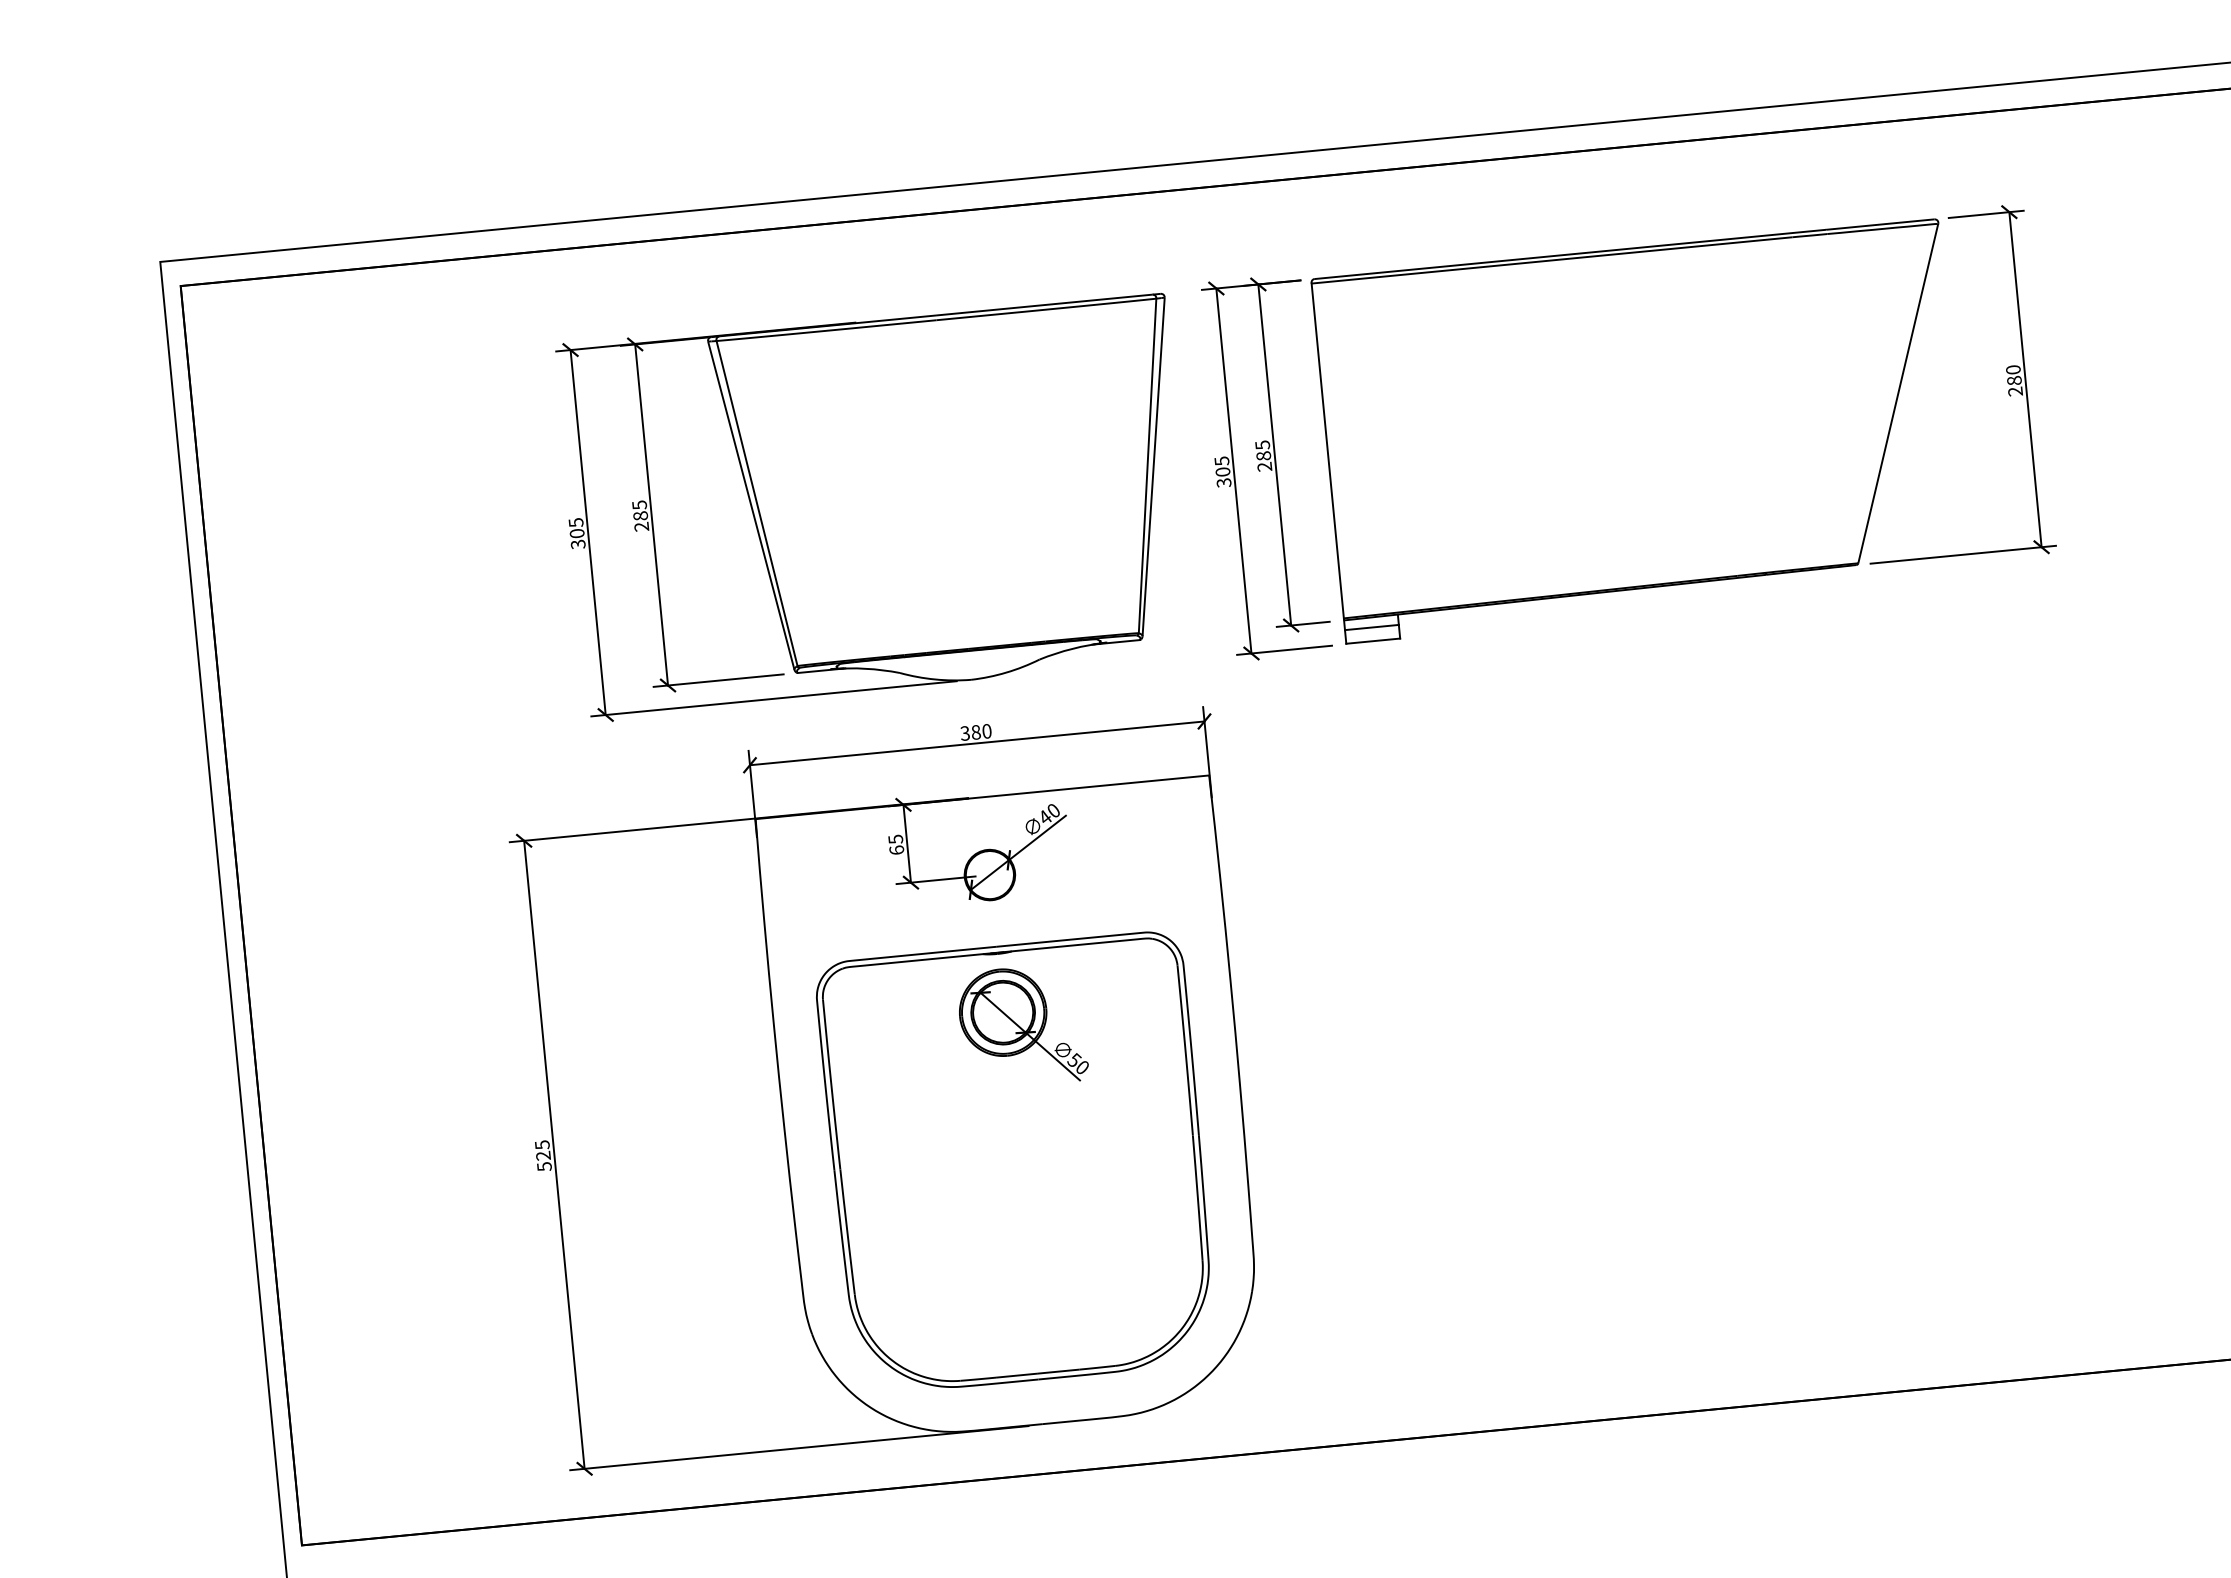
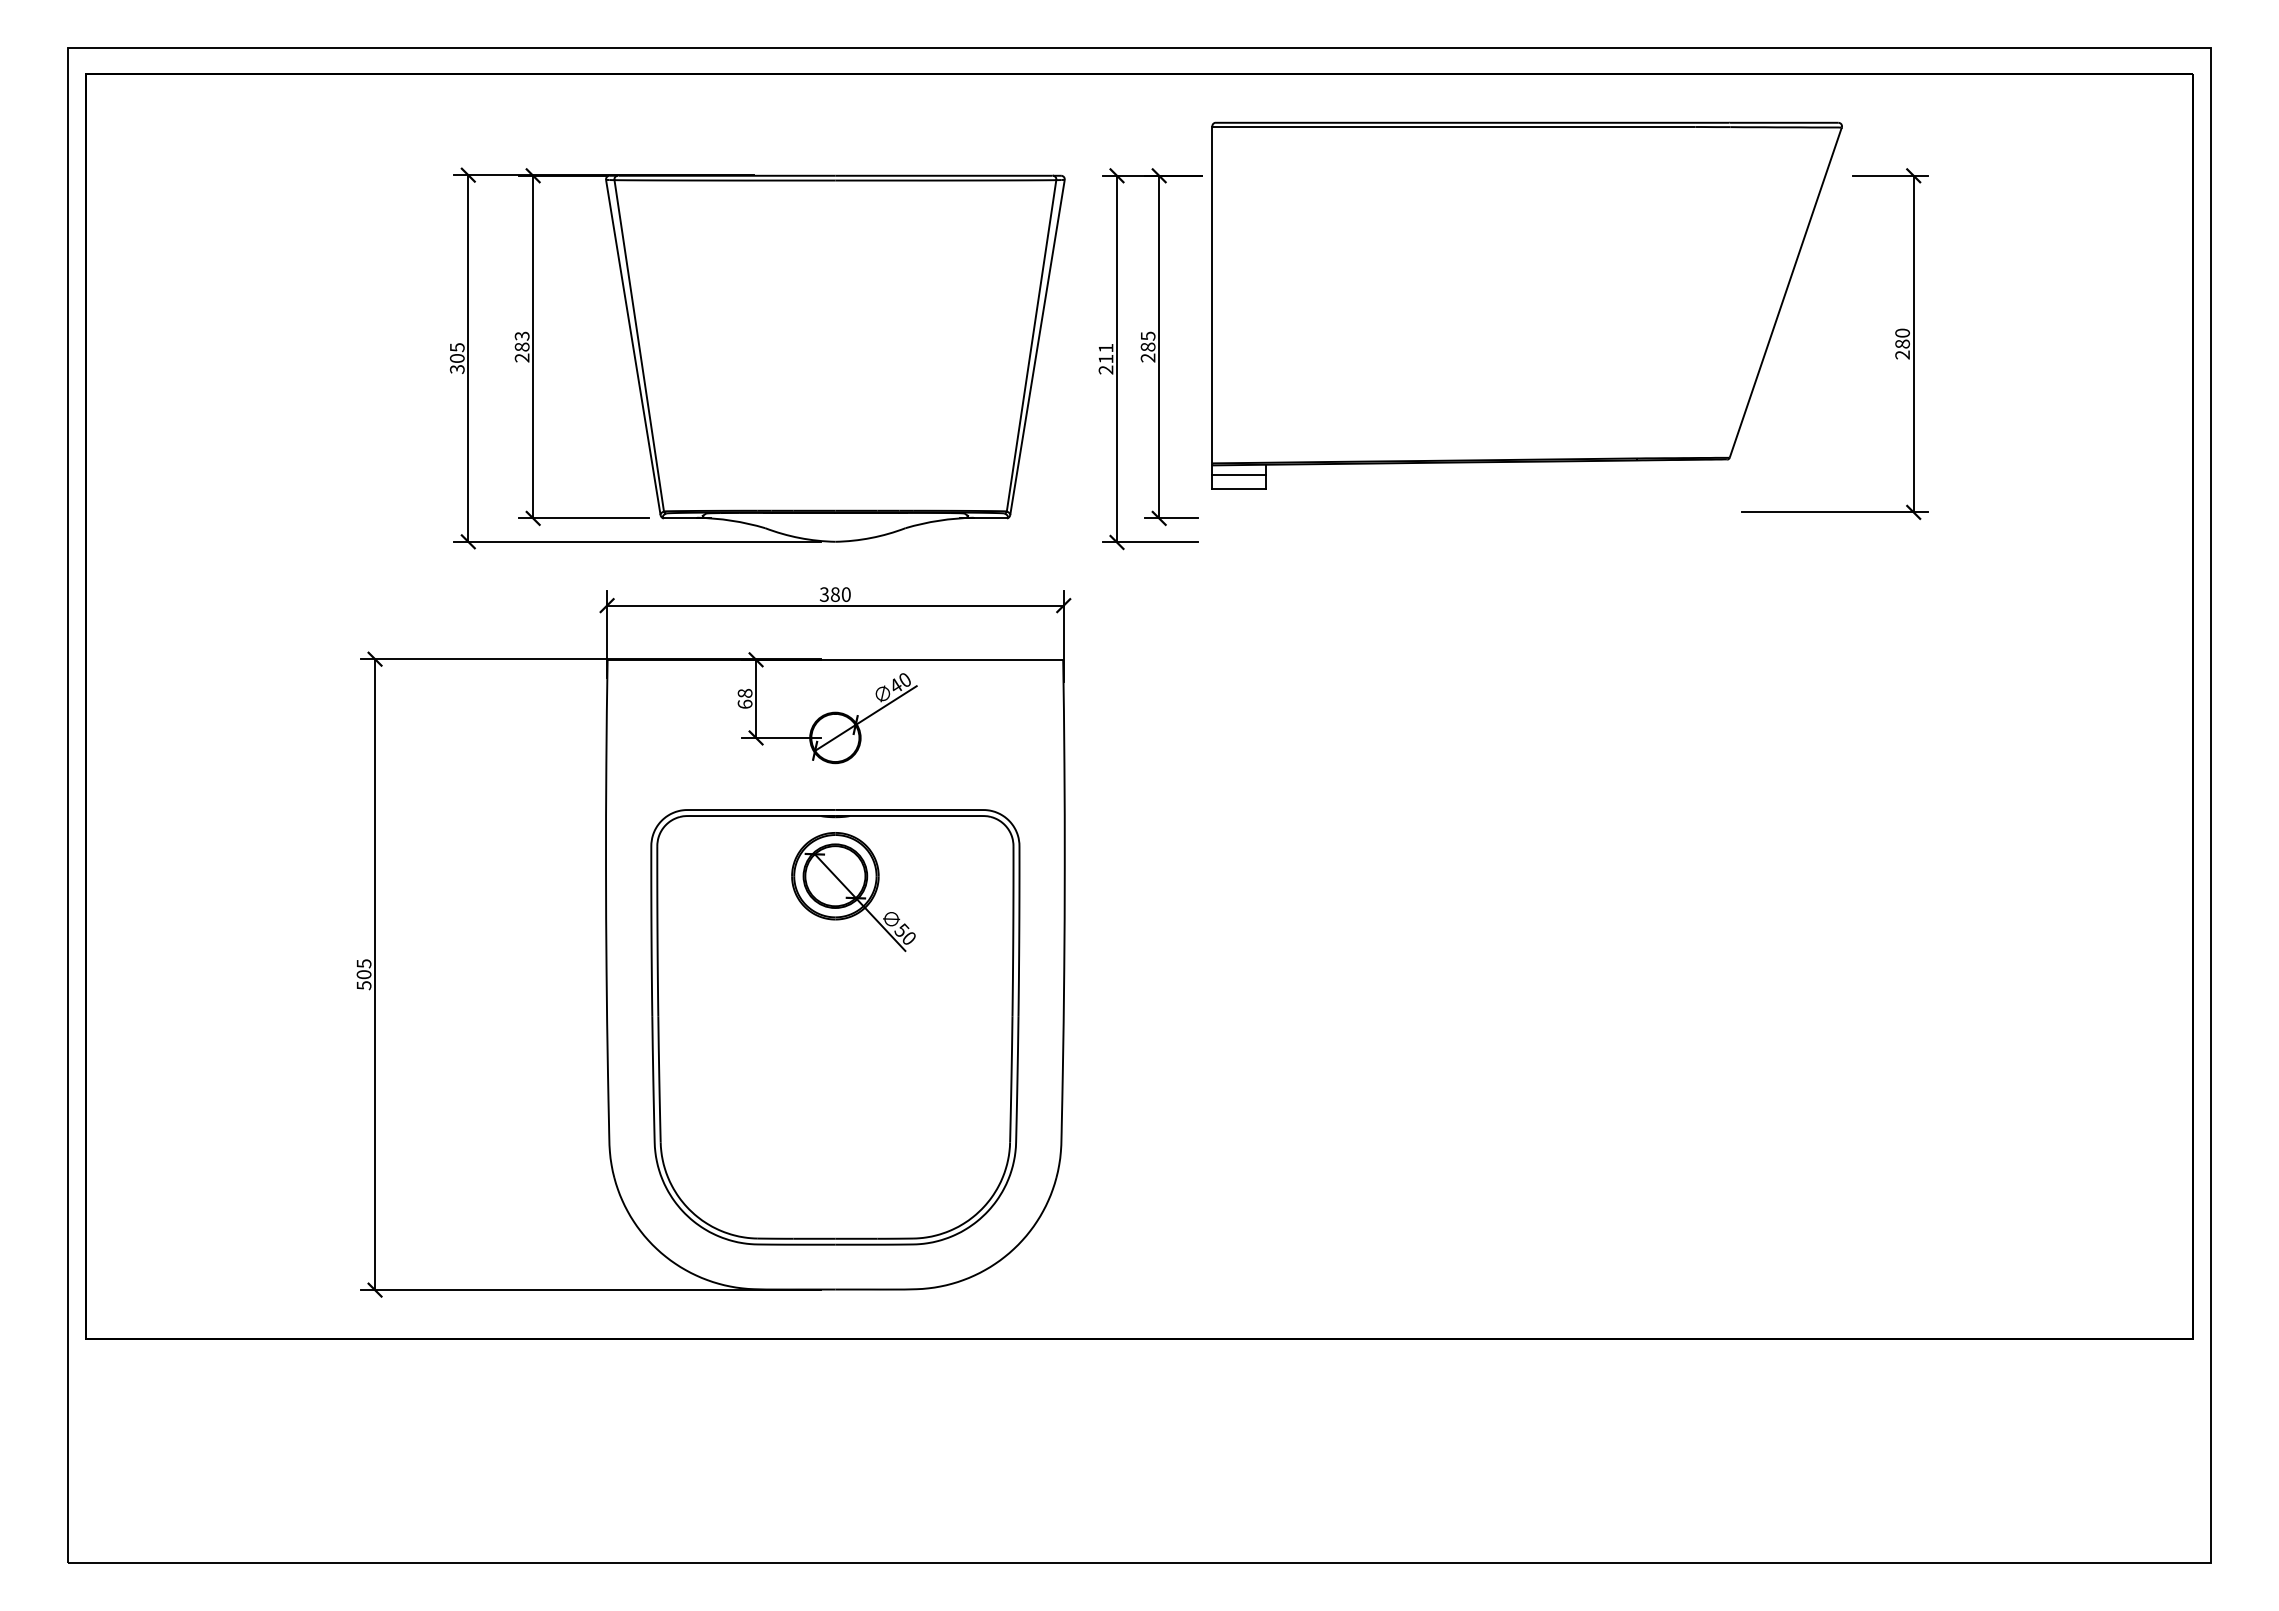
part: (1641, 431) -> (1526, 305), moved
text: (1222, 471) -> (1105, 358), 305 -> 211
text: (638, 504) -> (521, 335), 285 -> 283
text: (895, 839) -> (744, 693), 65 -> 68
text: (542, 1155) -> (363, 974), 525 -> 505

